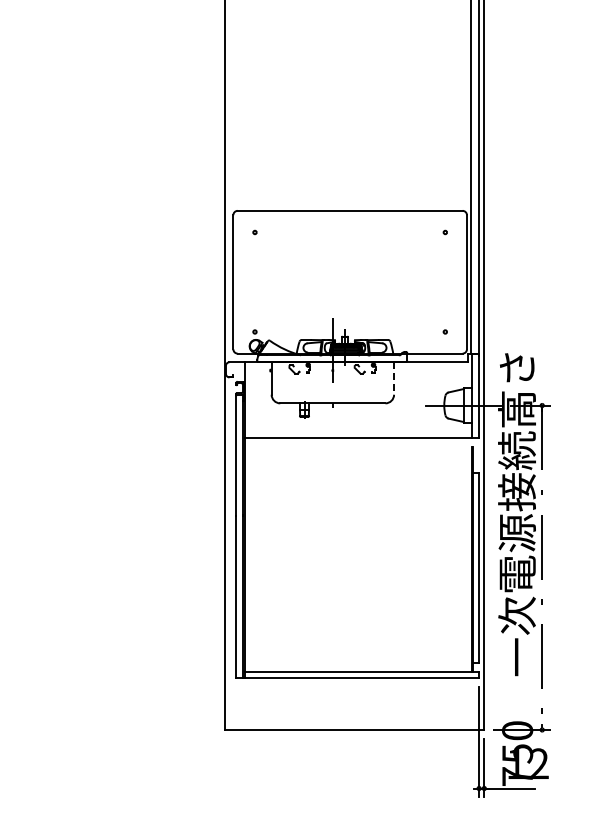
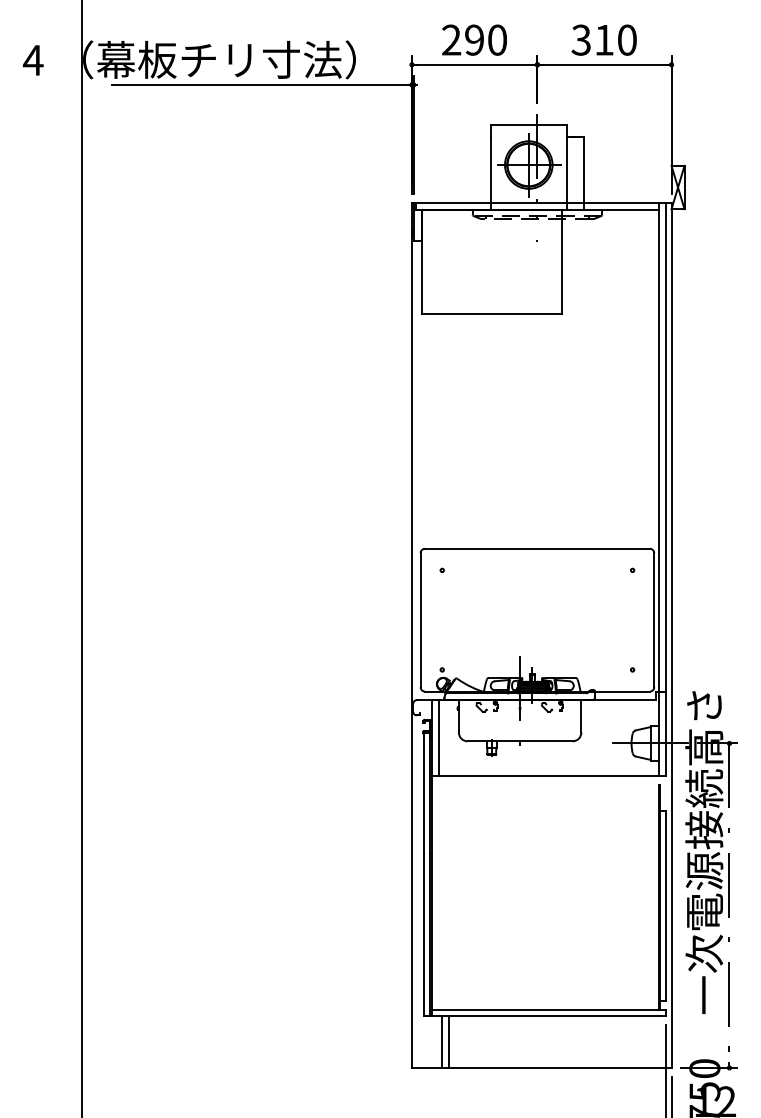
line: (394, 378) -> (581, 716), dashed -> solid
line: (251, 399) -> (438, 737), added
line: (255, 703) -> (442, 1041), added
line: (261, 703) -> (448, 1041), added

